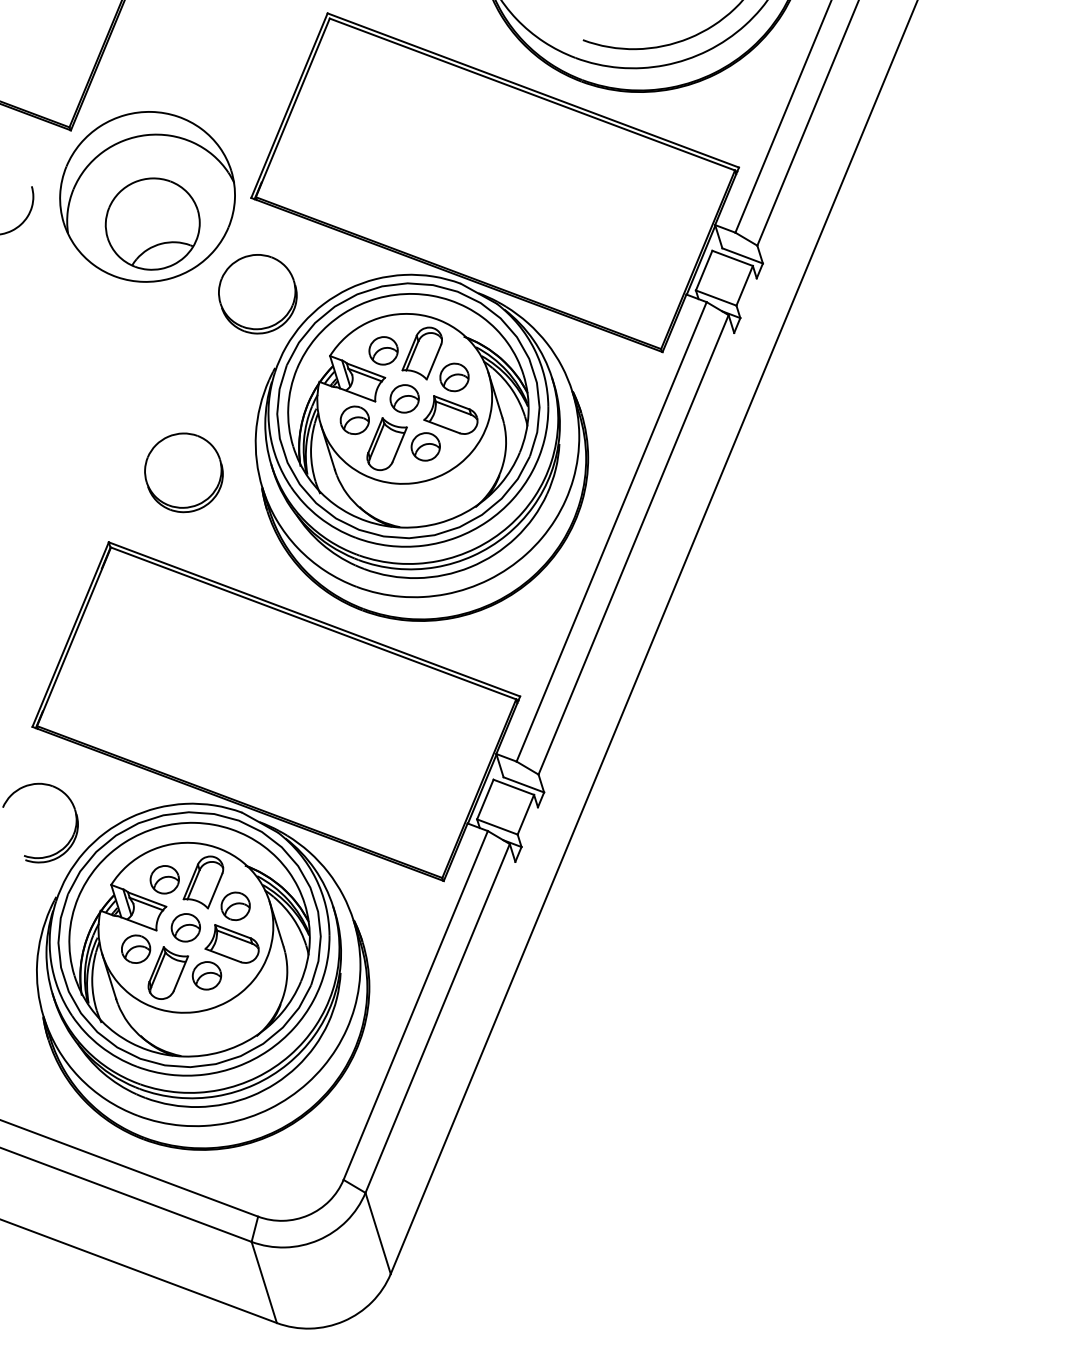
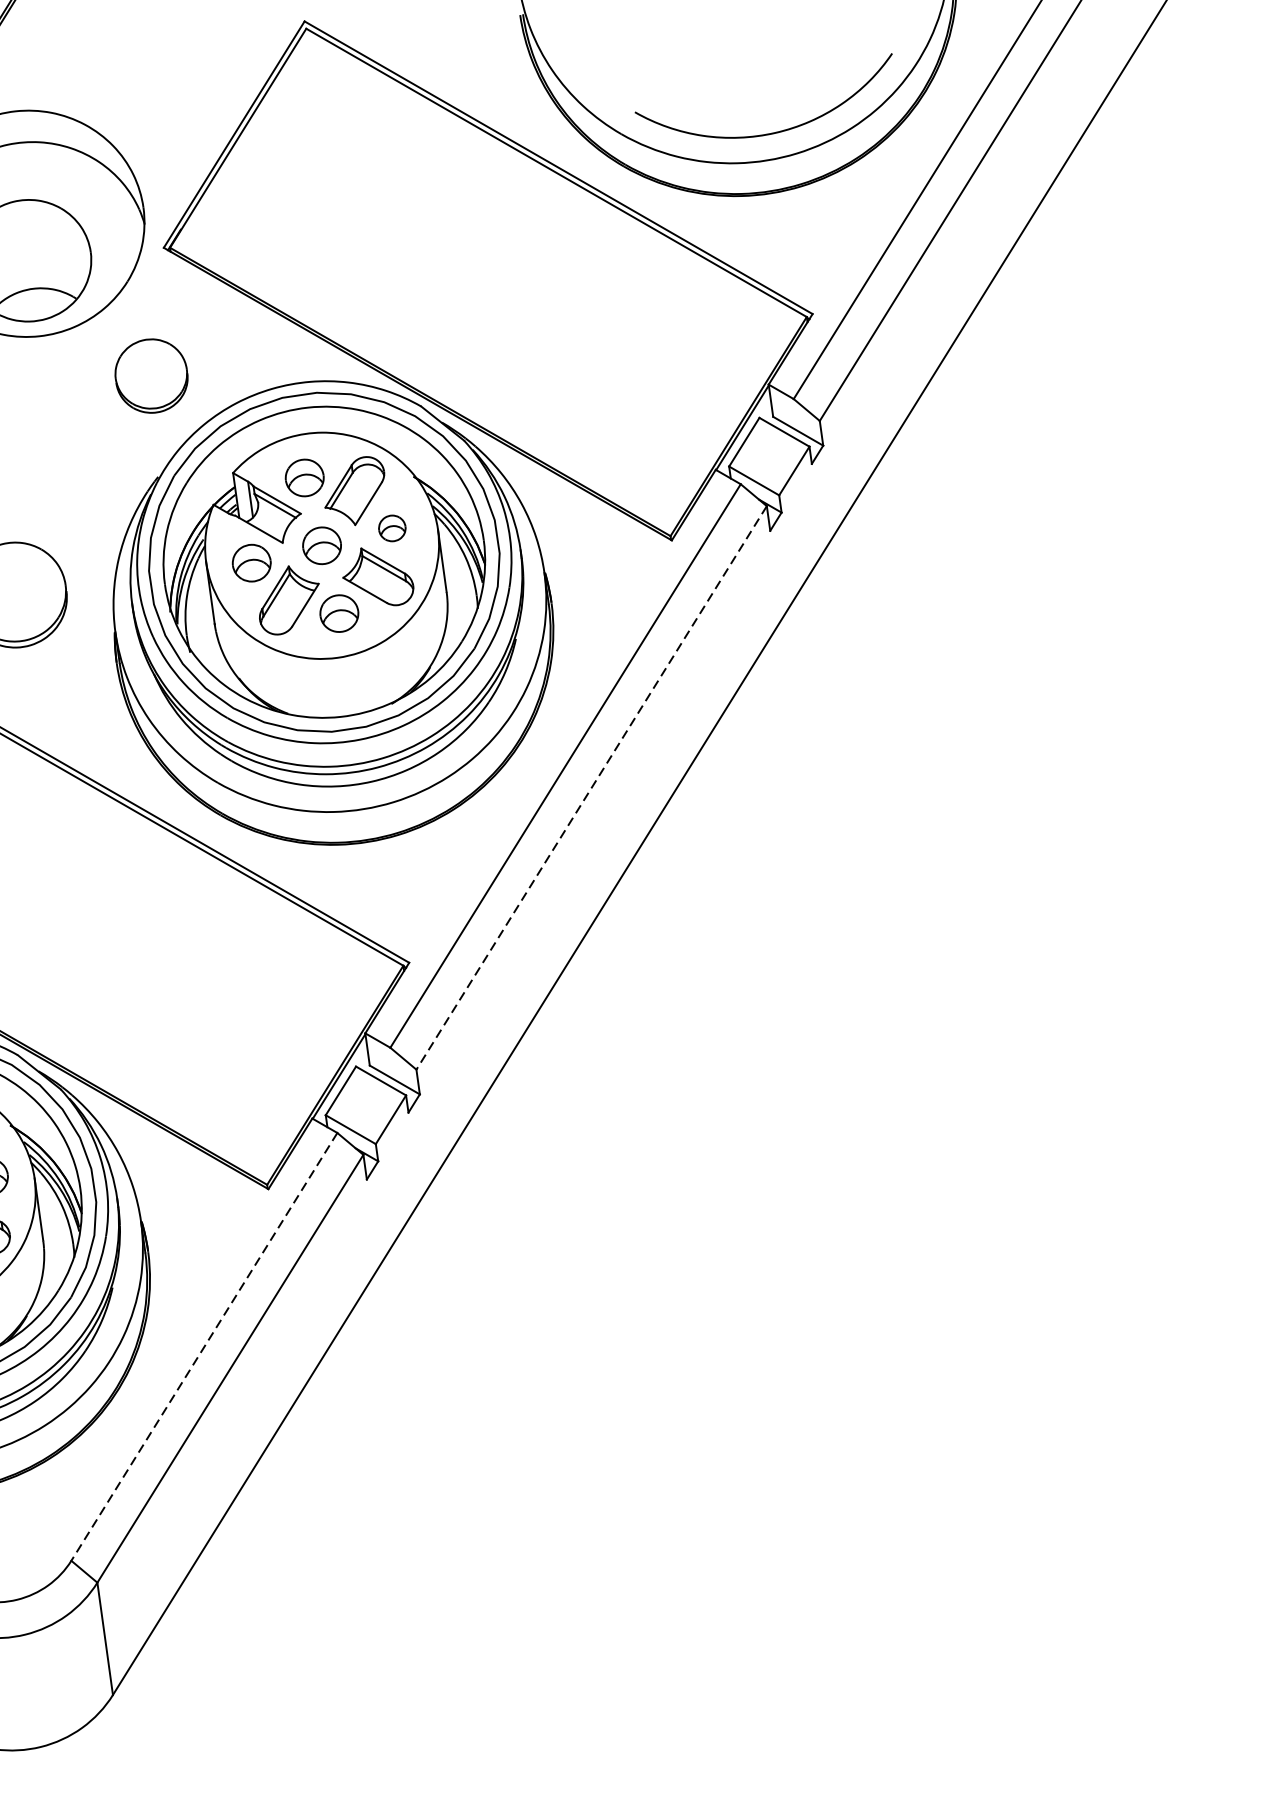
part: (257, 294) -> (151, 376), size x0.7
part: (454, 377) -> (392, 528), size x0.7
line: (633, 544) -> (591, 787), solid -> dashed
line: (415, 1005) -> (204, 1346), solid -> dashed

